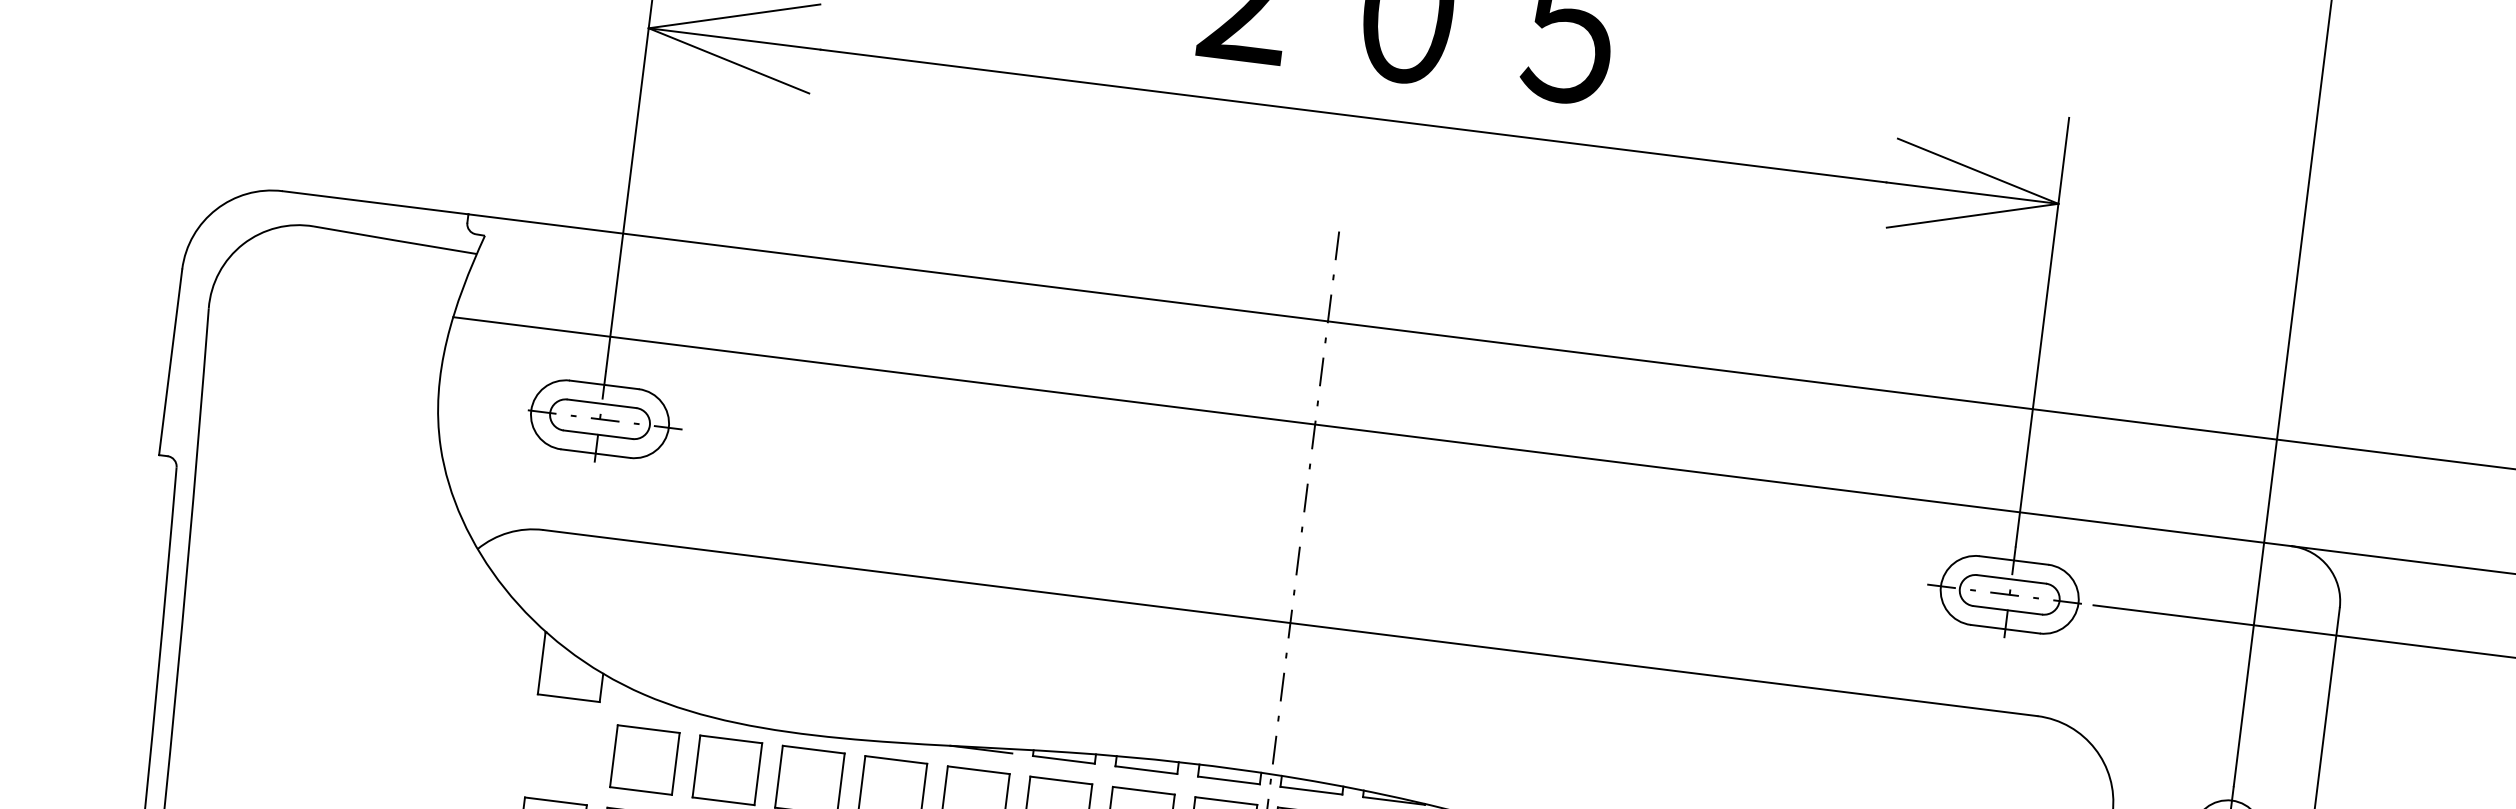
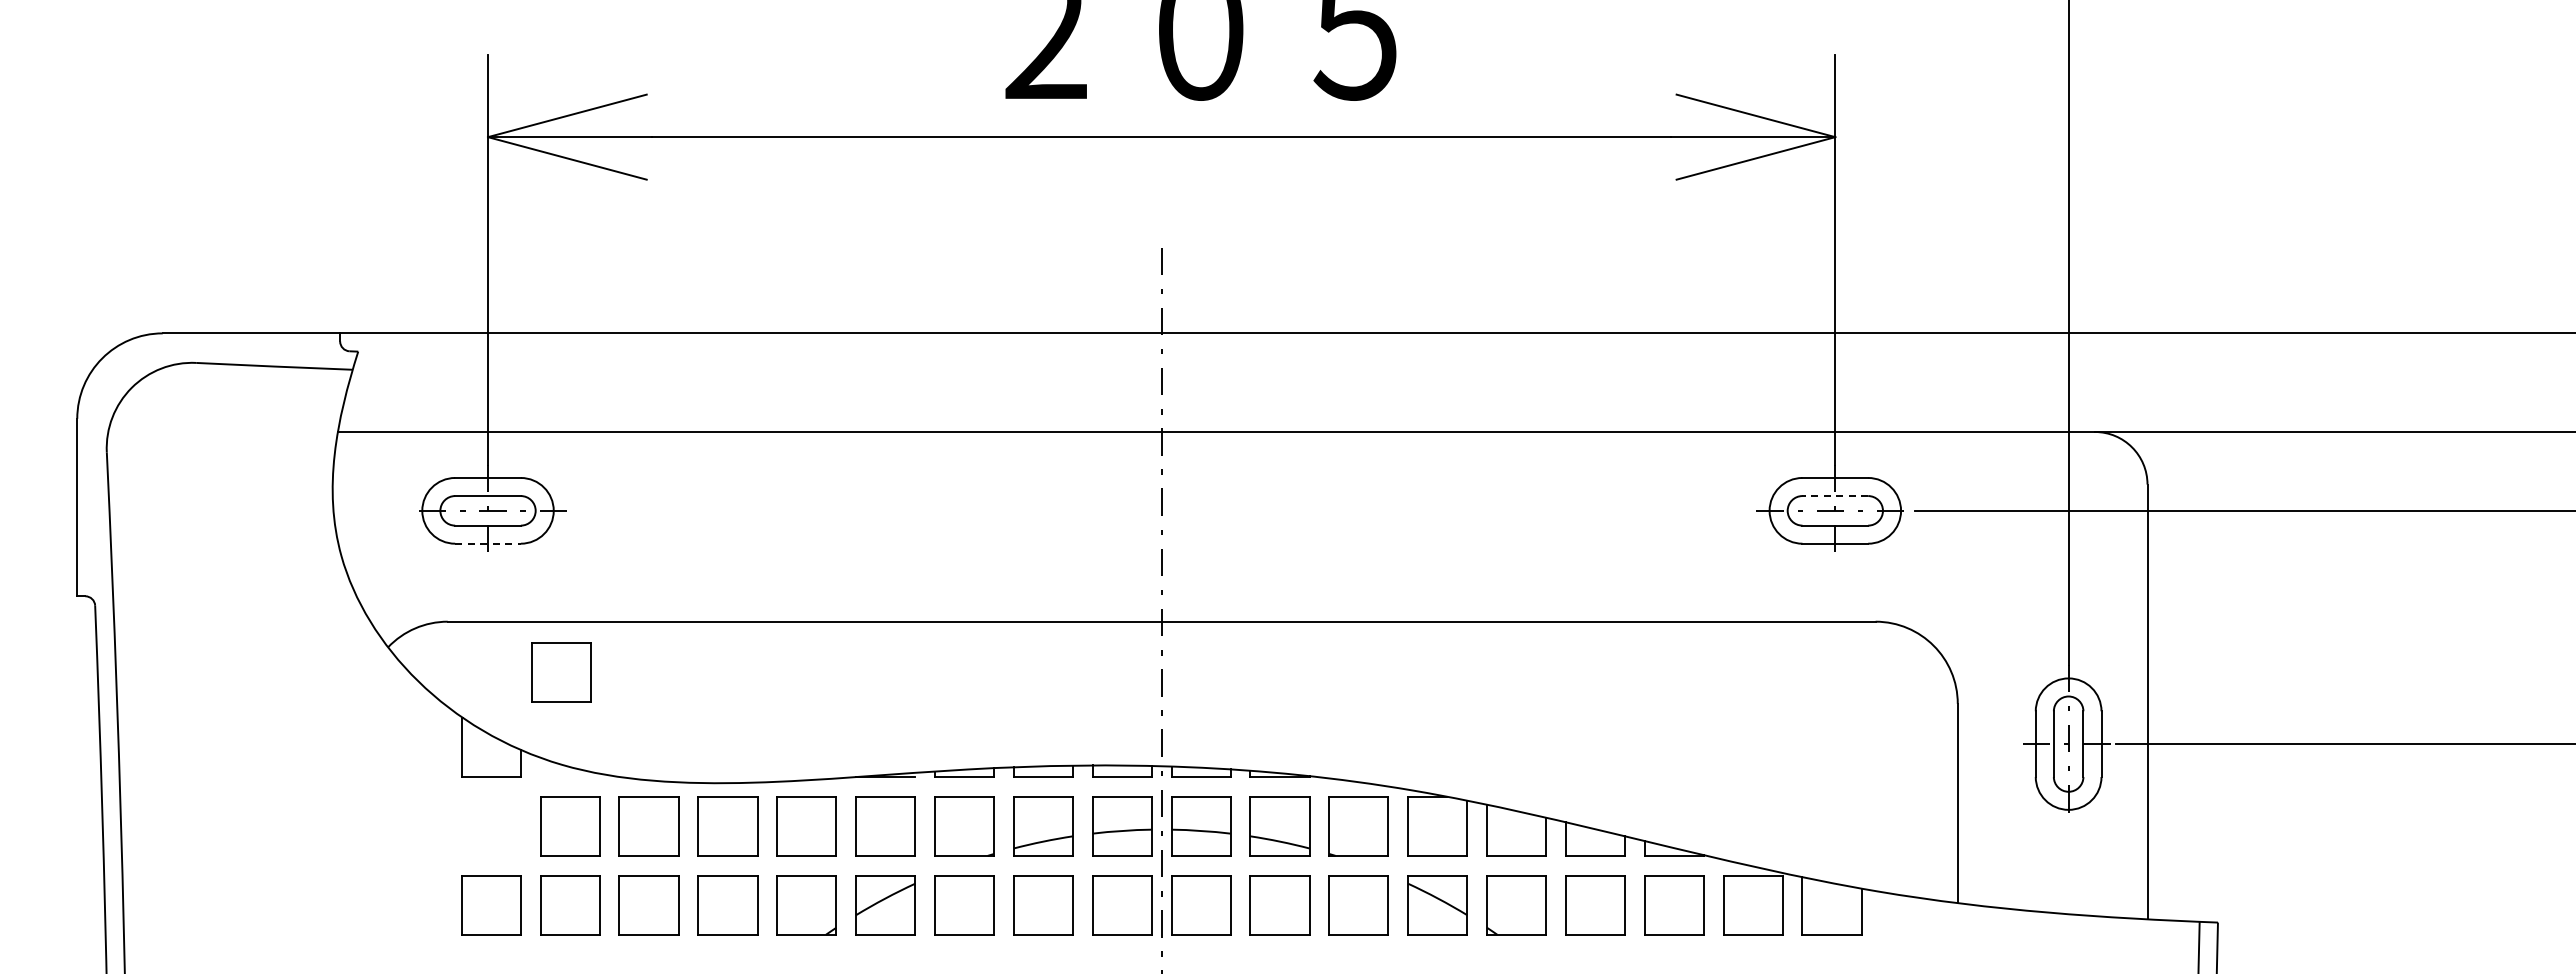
line: (596, 453) -> (488, 543), solid -> dashed
line: (2011, 579) -> (1835, 496), solid -> dashed
part: (655, 597) -> (561, 672), added

